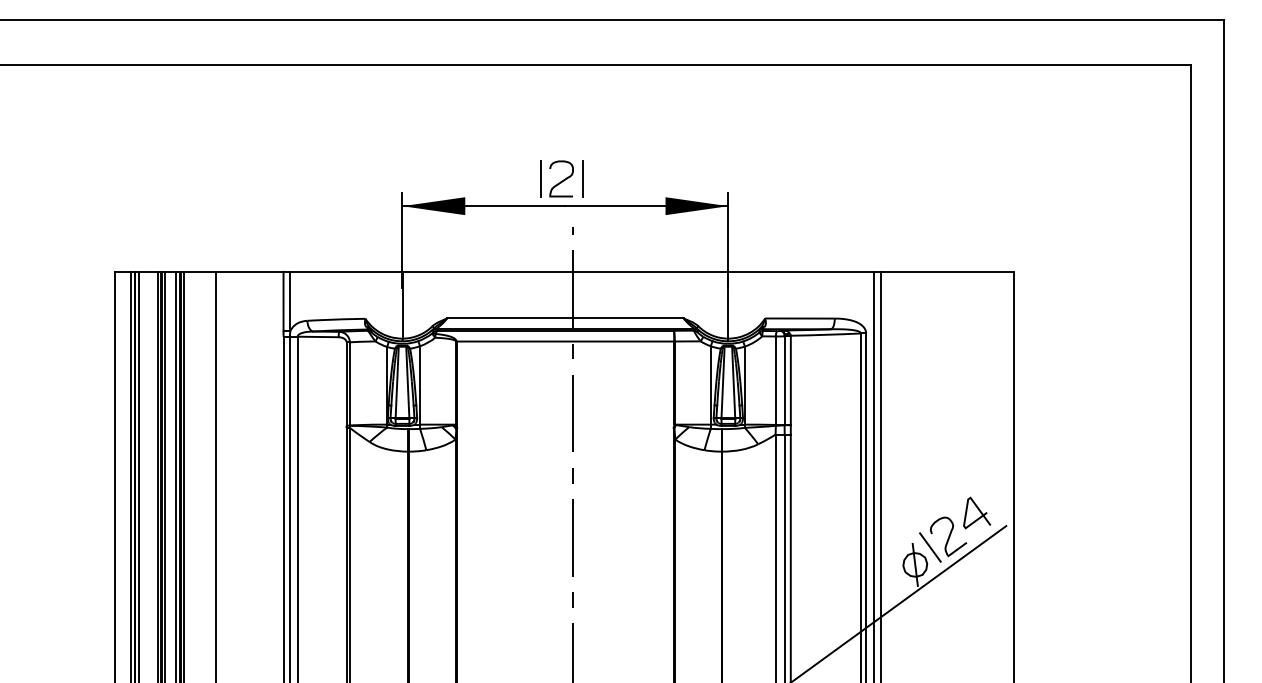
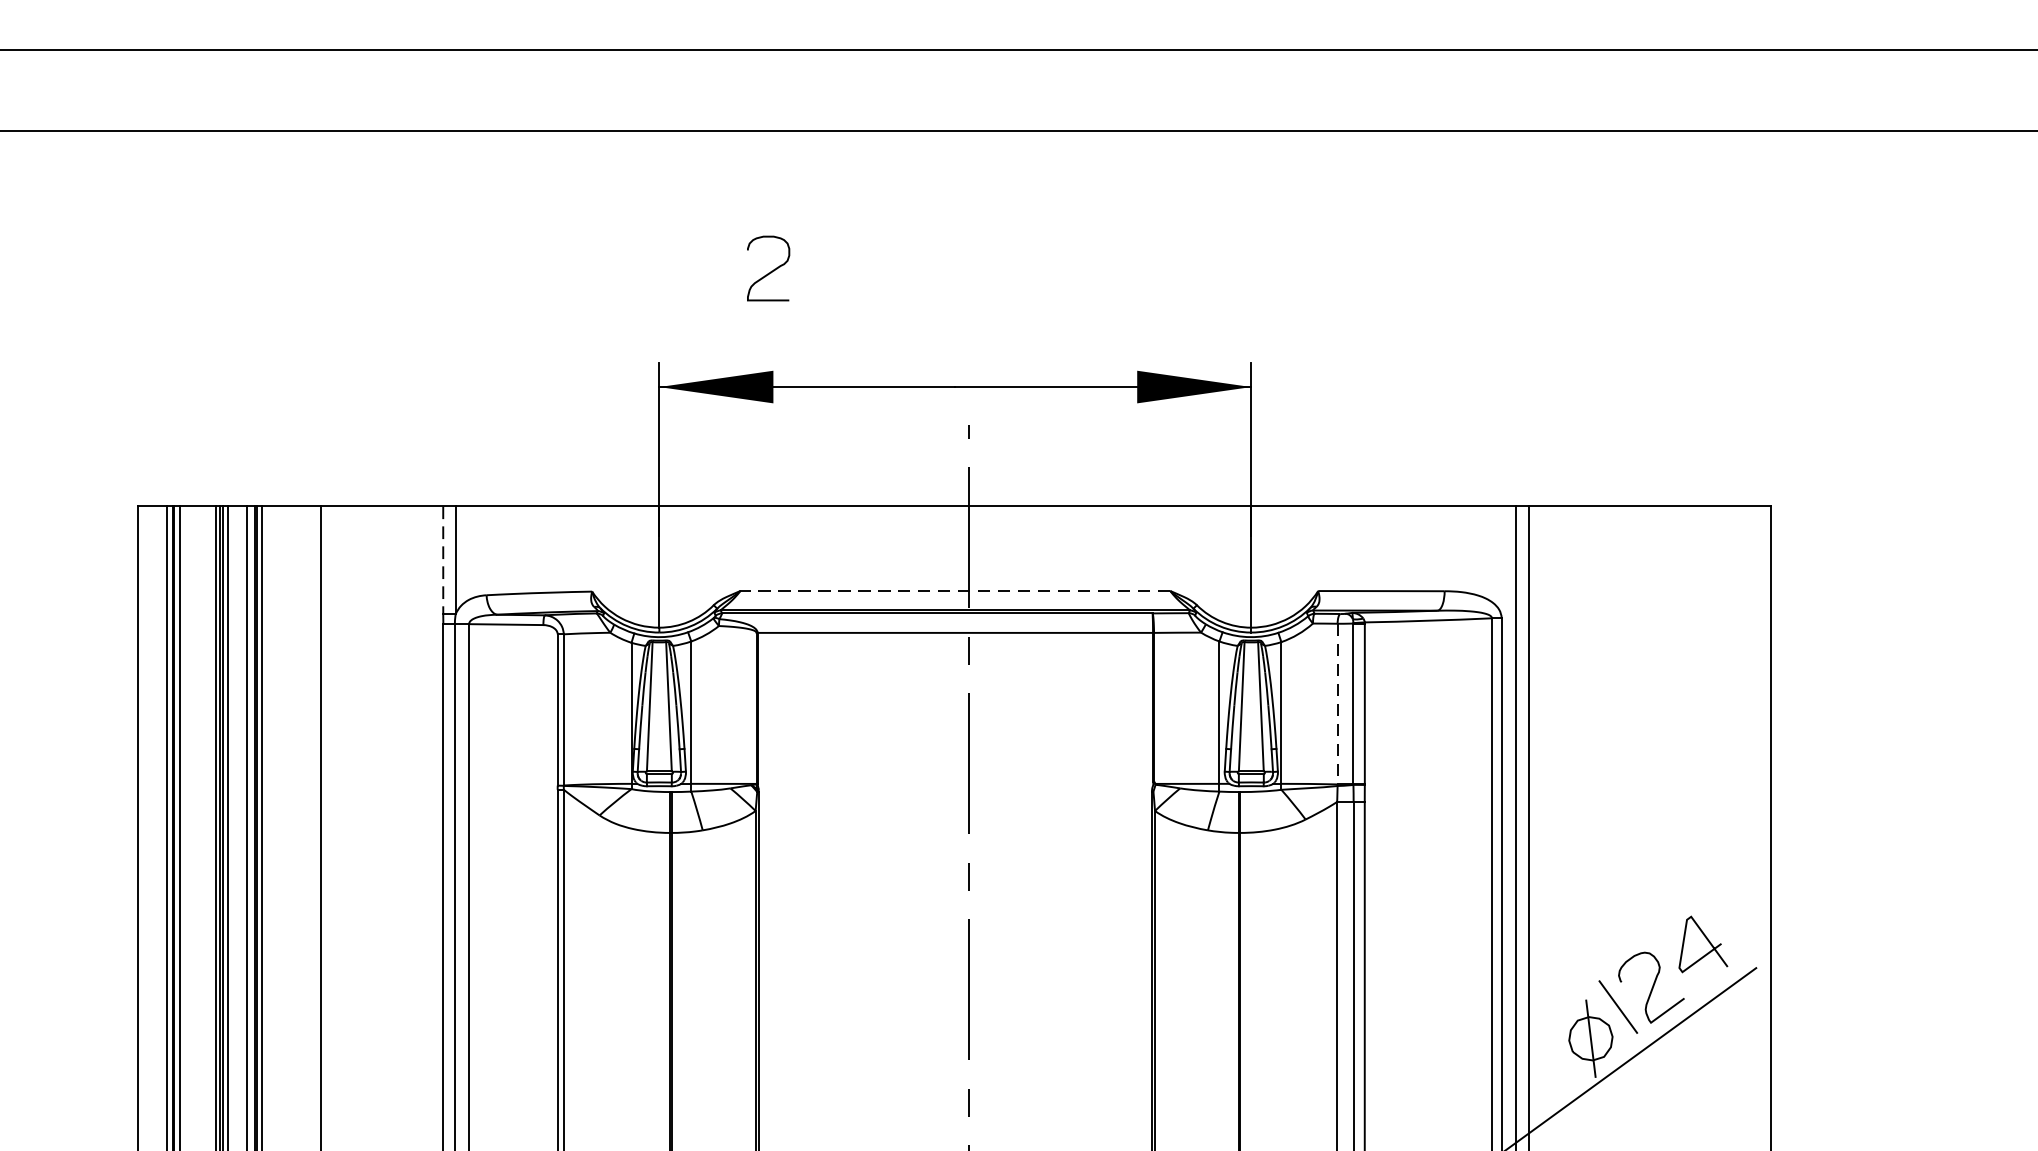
line: (540, 178) -> (910, 336), removed
line: (582, 178) -> (986, 336), removed
curve: (561, 180) -> (768, 271), moved
line: (283, 301) -> (443, 560), solid -> dashed
line: (564, 318) -> (953, 591), solid -> dashed
line: (775, 381) -> (1336, 705), solid -> dashed

